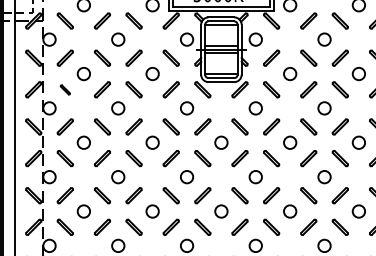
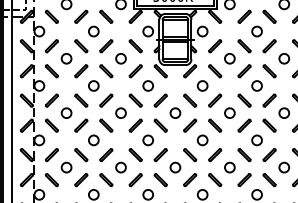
part: (64, 90) -> (51, 71), size x1.67

